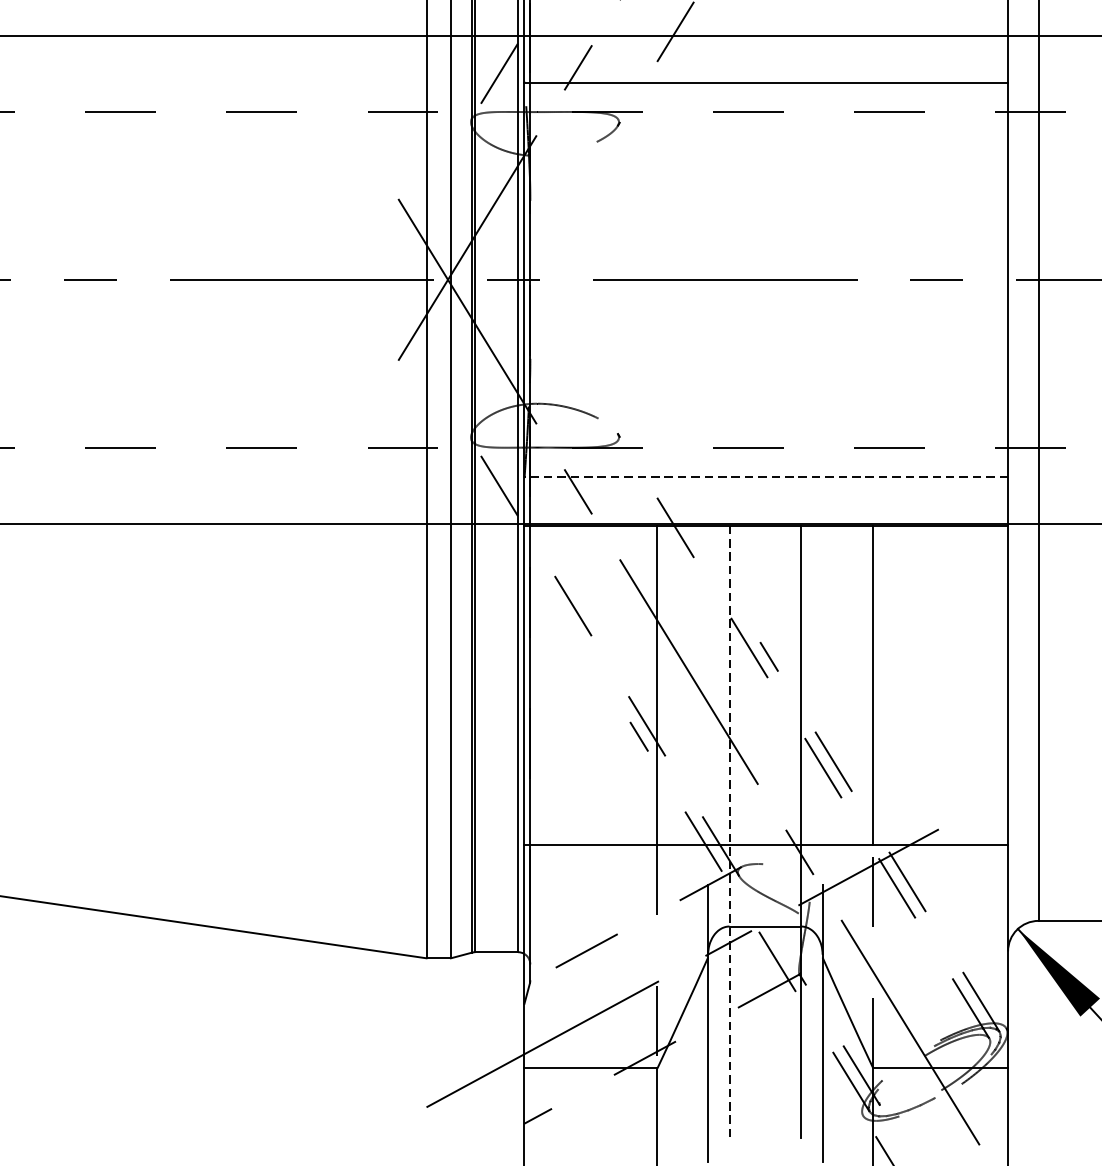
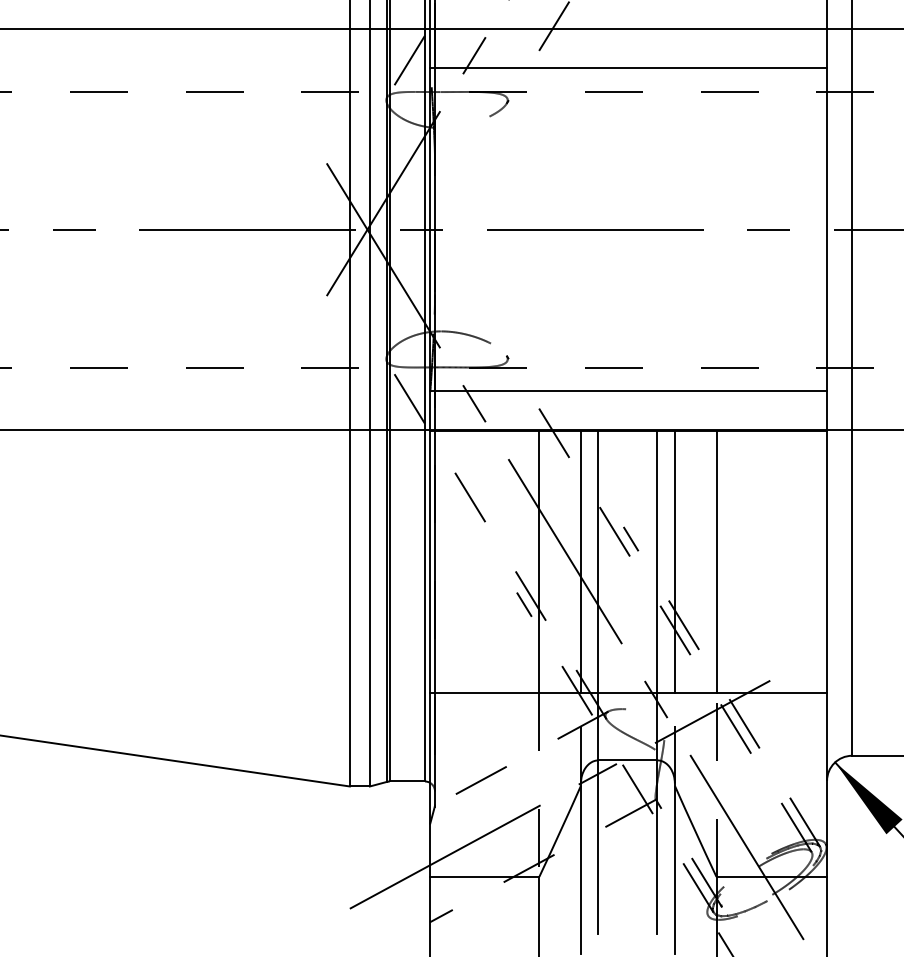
line: (766, 476) -> (628, 391), dashed -> solid
line: (707, 685) -> (580, 562), added
line: (822, 685) -> (674, 562), added
line: (729, 832) -> (598, 683), dashed -> solid

